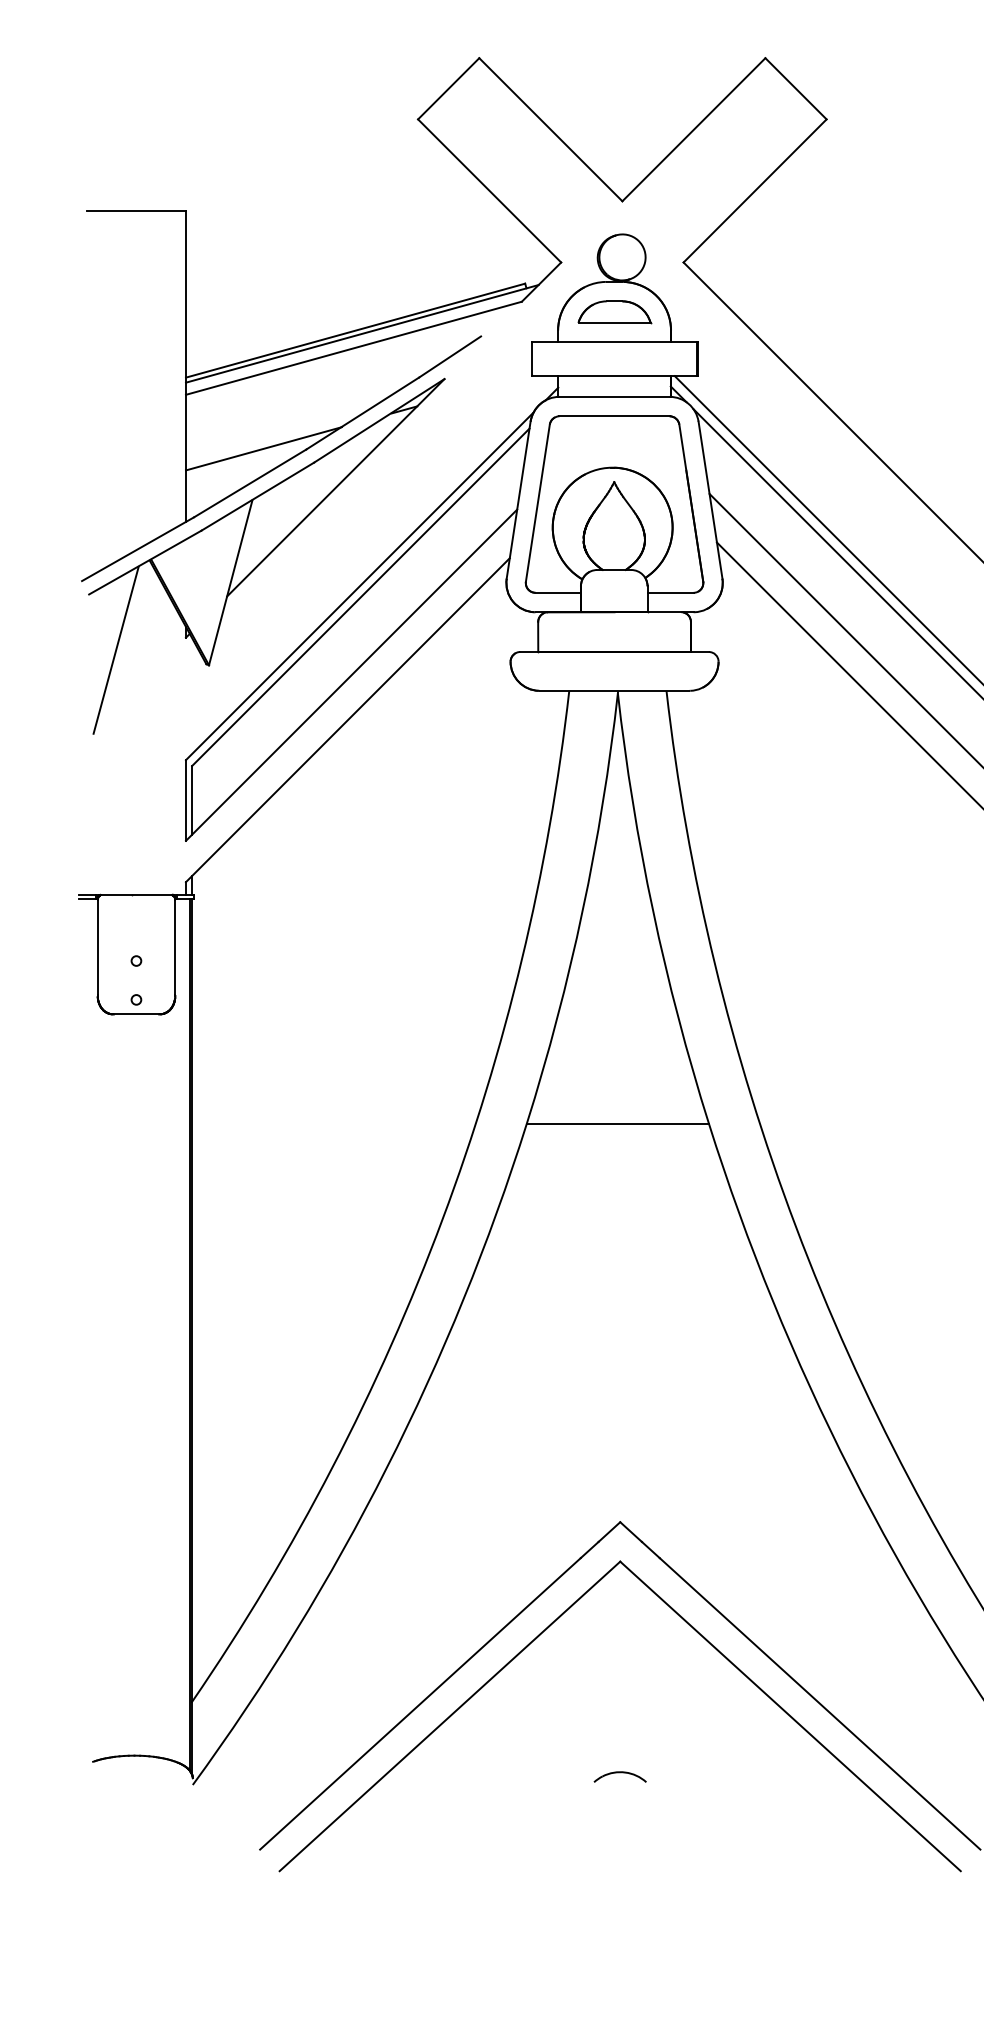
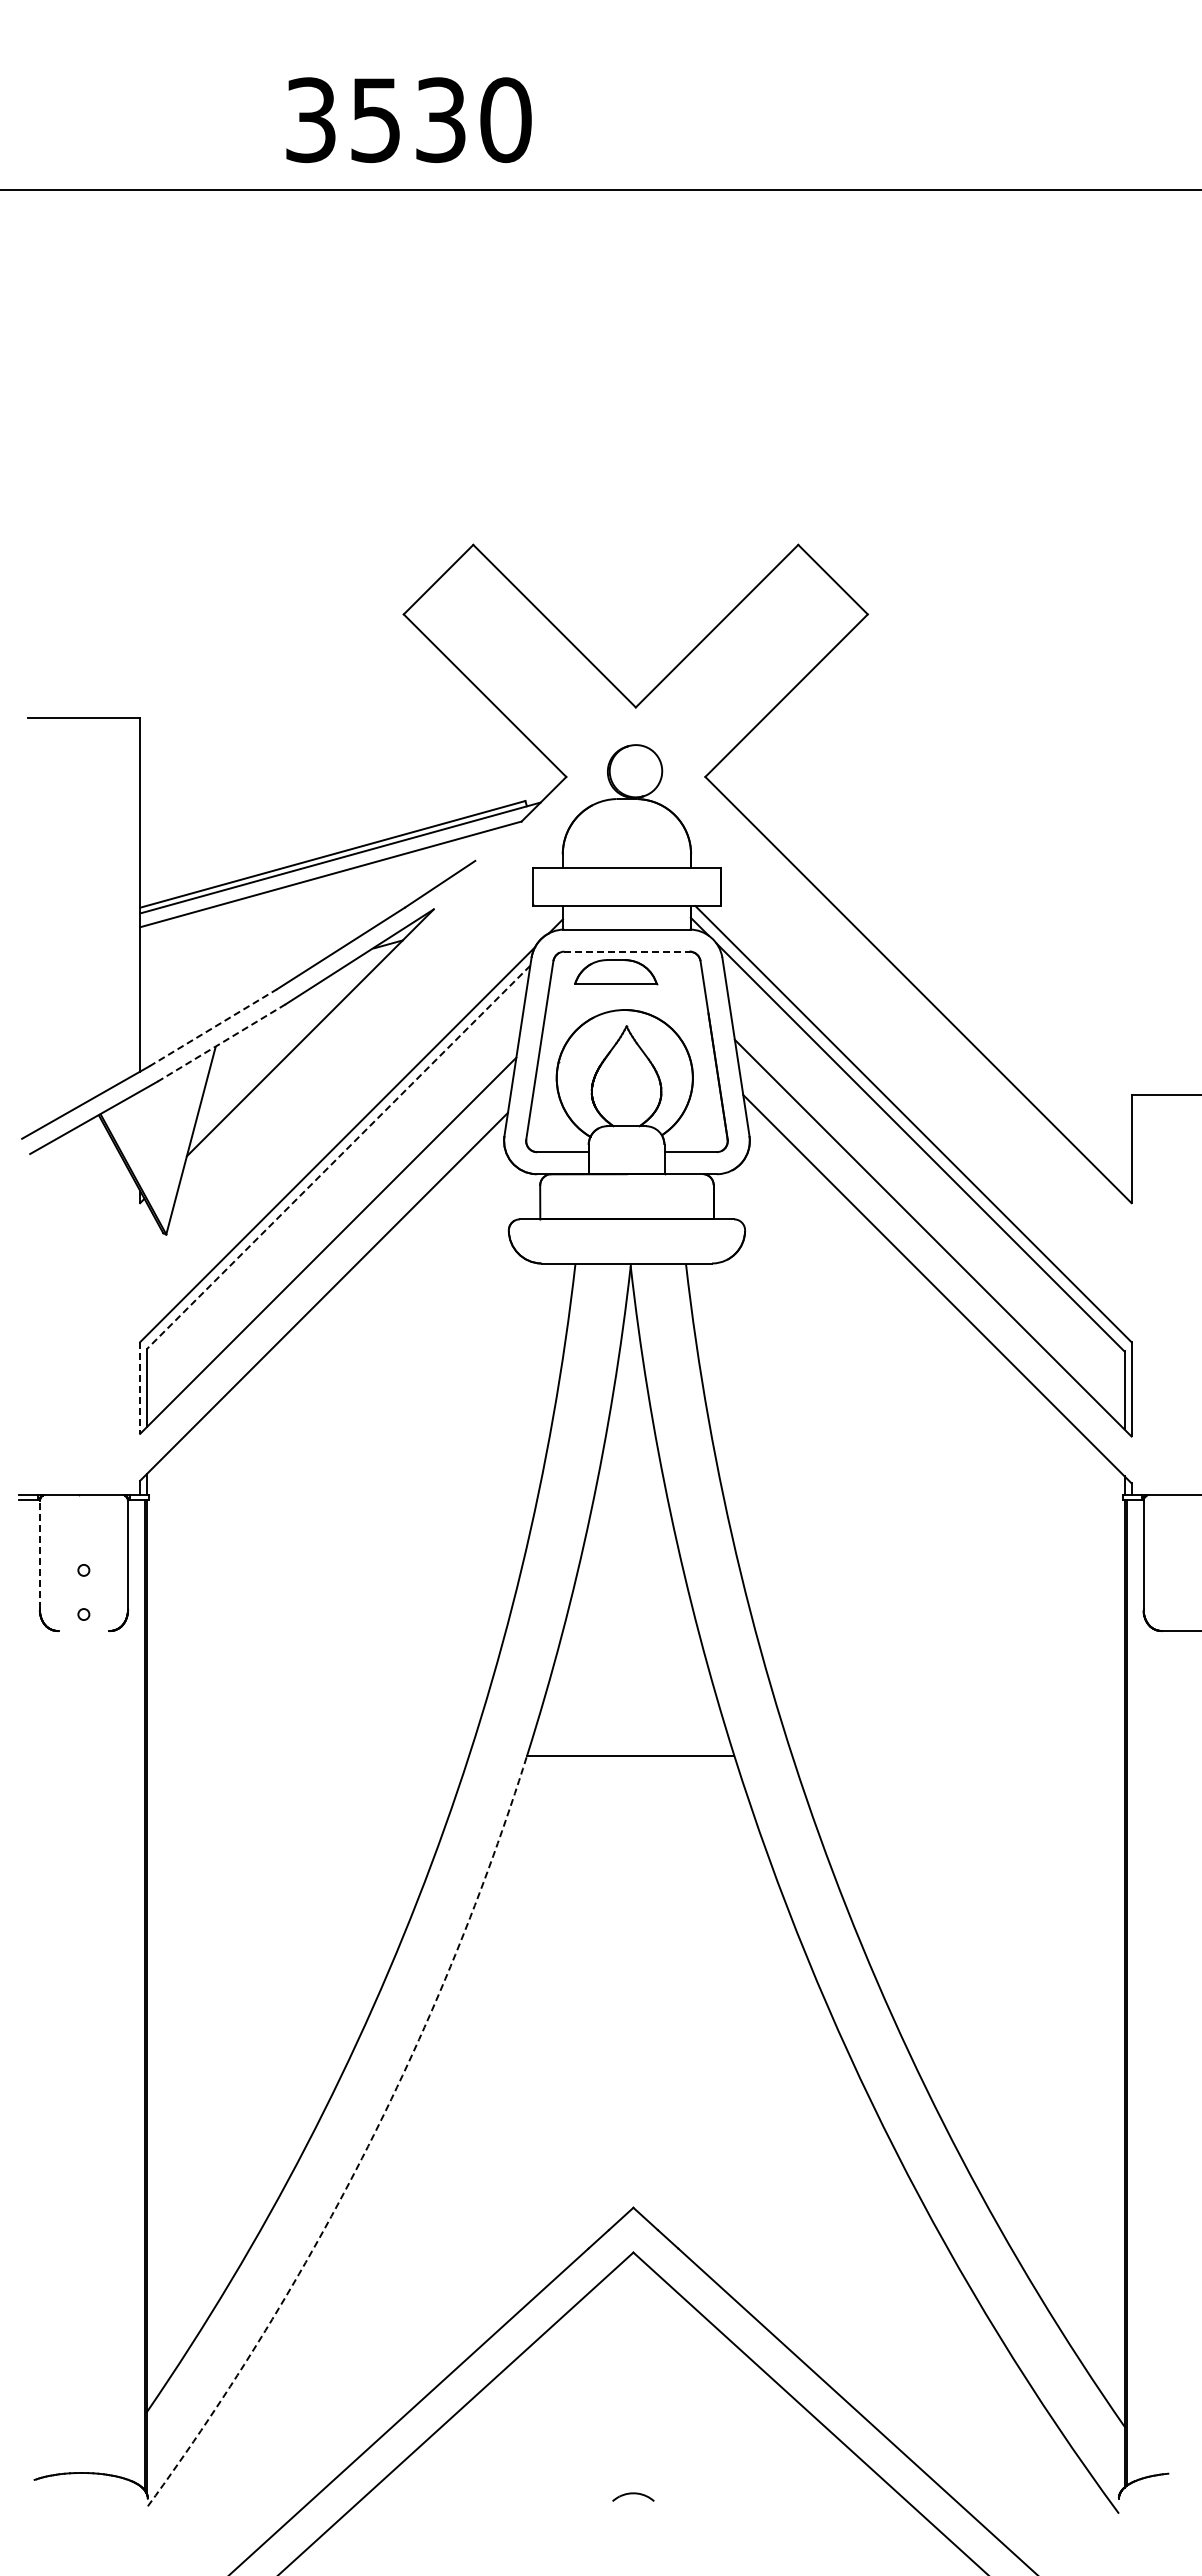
part: (615, 312) -> (616, 972), moved
line: (614, 416) -> (626, 951), solid -> dashed
line: (263, 448) -> (228, 988), removed
line: (250, 483) -> (213, 1027), solid -> dashed
line: (257, 496) -> (221, 1042), solid -> dashed
line: (360, 597) -> (338, 1157), solid -> dashed
line: (115, 650) -> (60, 1217), removed
line: (186, 800) -> (140, 1388), solid -> dashed
line: (97, 947) -> (39, 1554), solid -> dashed
line: (136, 1014) -> (83, 1631), removed
arc: (387, 1468) -> (368, 2146), solid -> dashed
part: (620, 1776) -> (633, 2496), size x0.7

